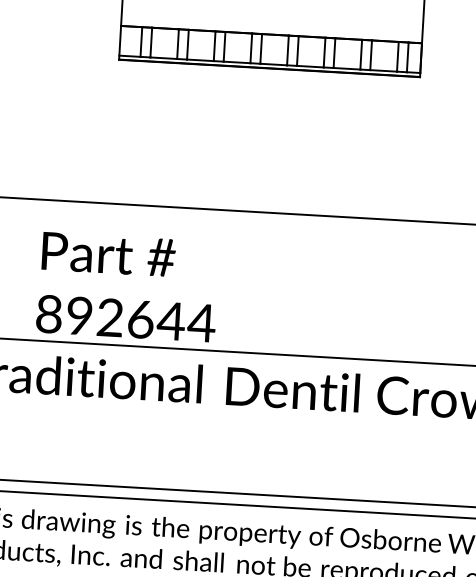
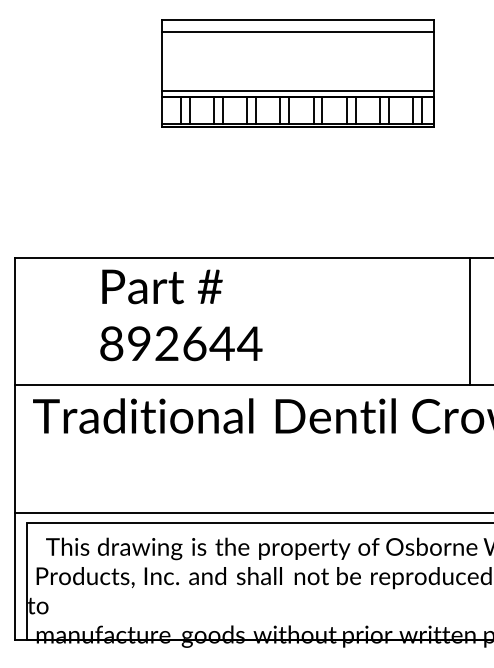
line: (271, 28) -> (297, 91), added
text: (128, 287) -> (181, 315), moved
line: (447, 293) -> (470, 321), added

